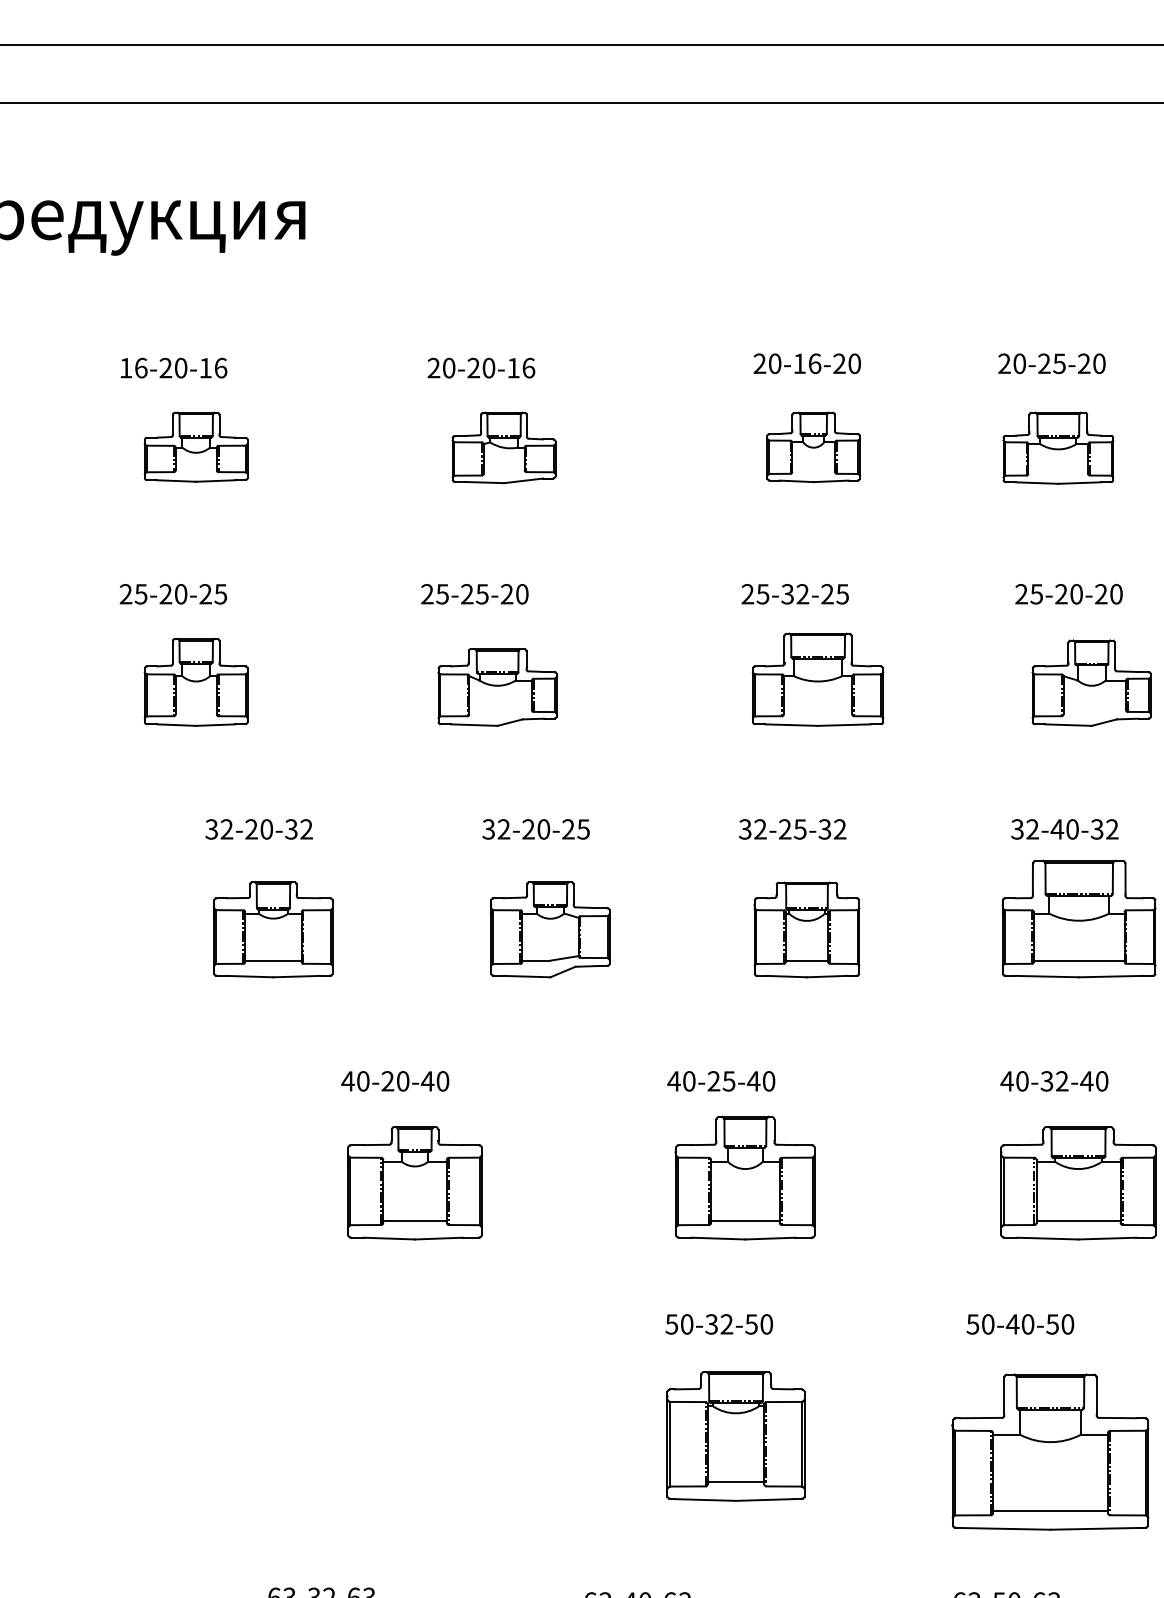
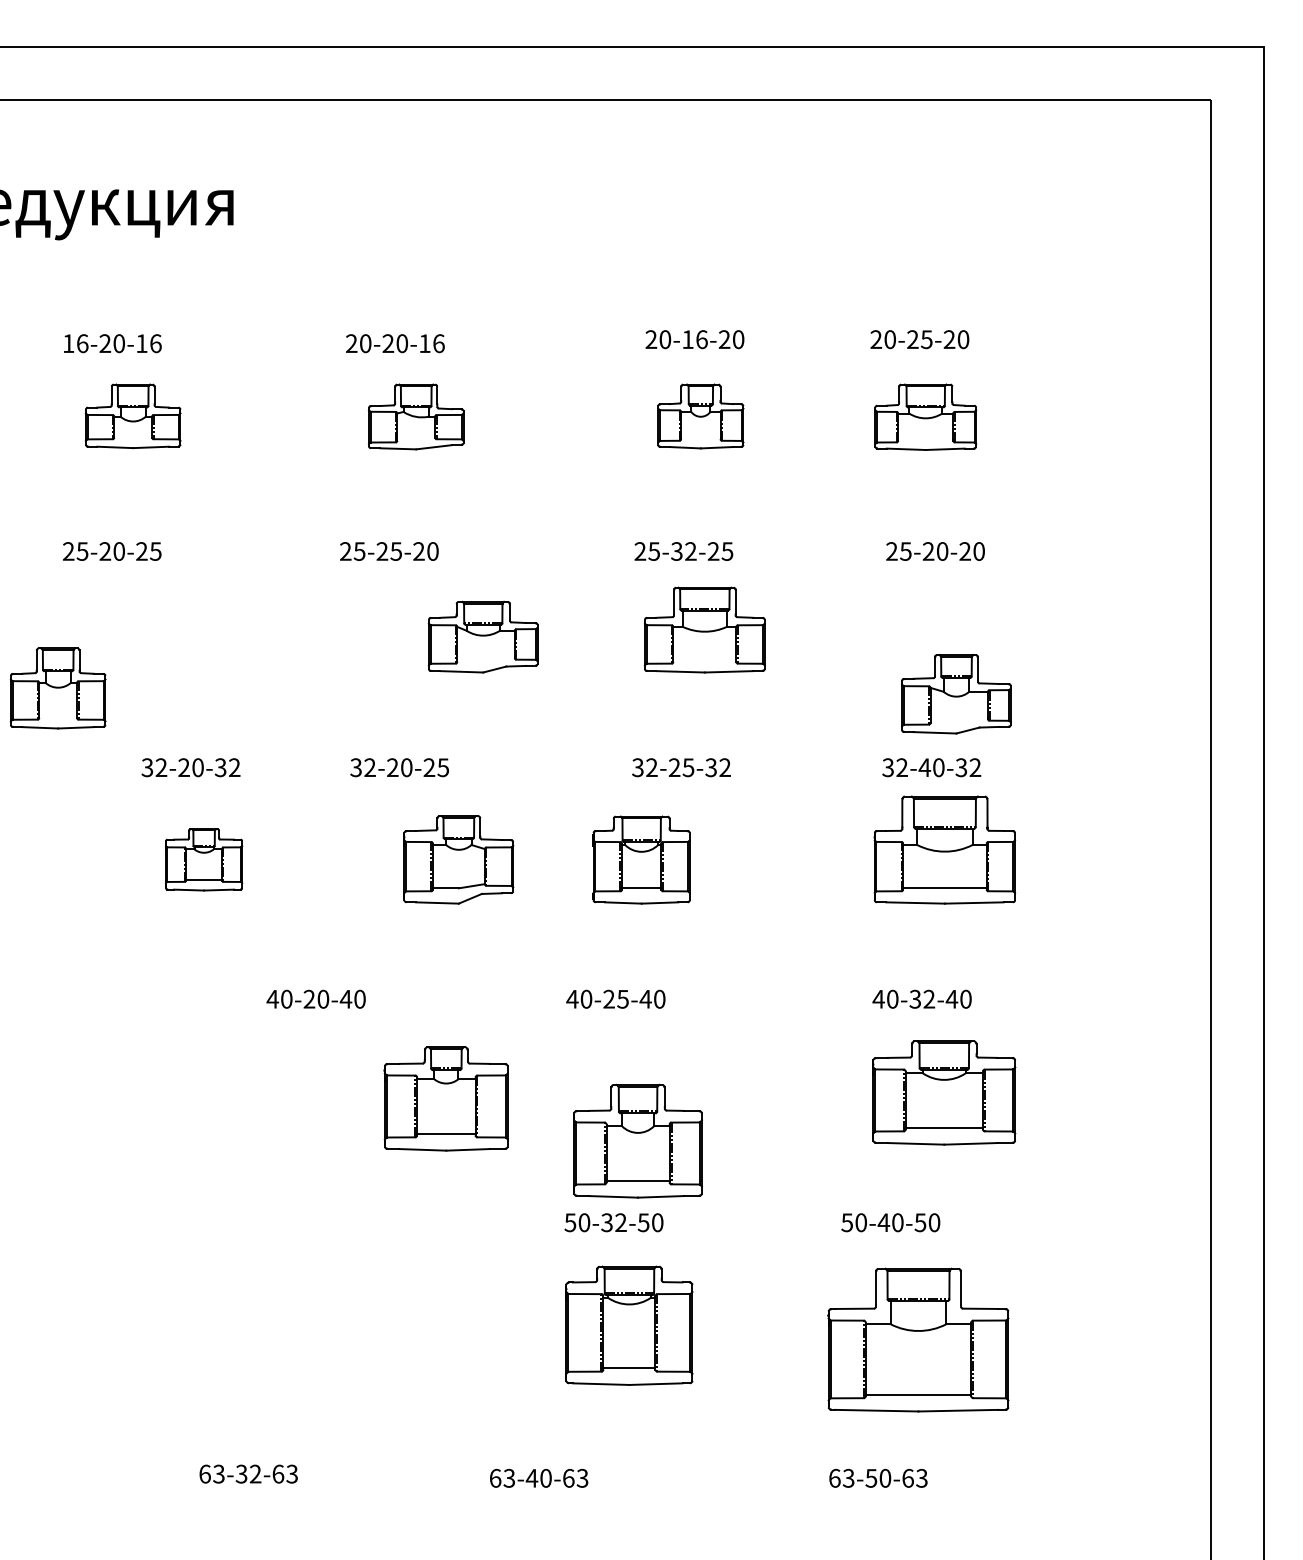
part: (195, 682) -> (57, 688), moved
part: (1091, 683) -> (956, 694), moved
part: (496, 686) -> (482, 636), moved
text: (535, 829) -> (399, 767), moved
part: (272, 929) -> (203, 859), size x0.7
part: (806, 929) -> (641, 859), moved
part: (744, 1177) -> (637, 1140), moved
part: (414, 1182) -> (445, 1098), moved

